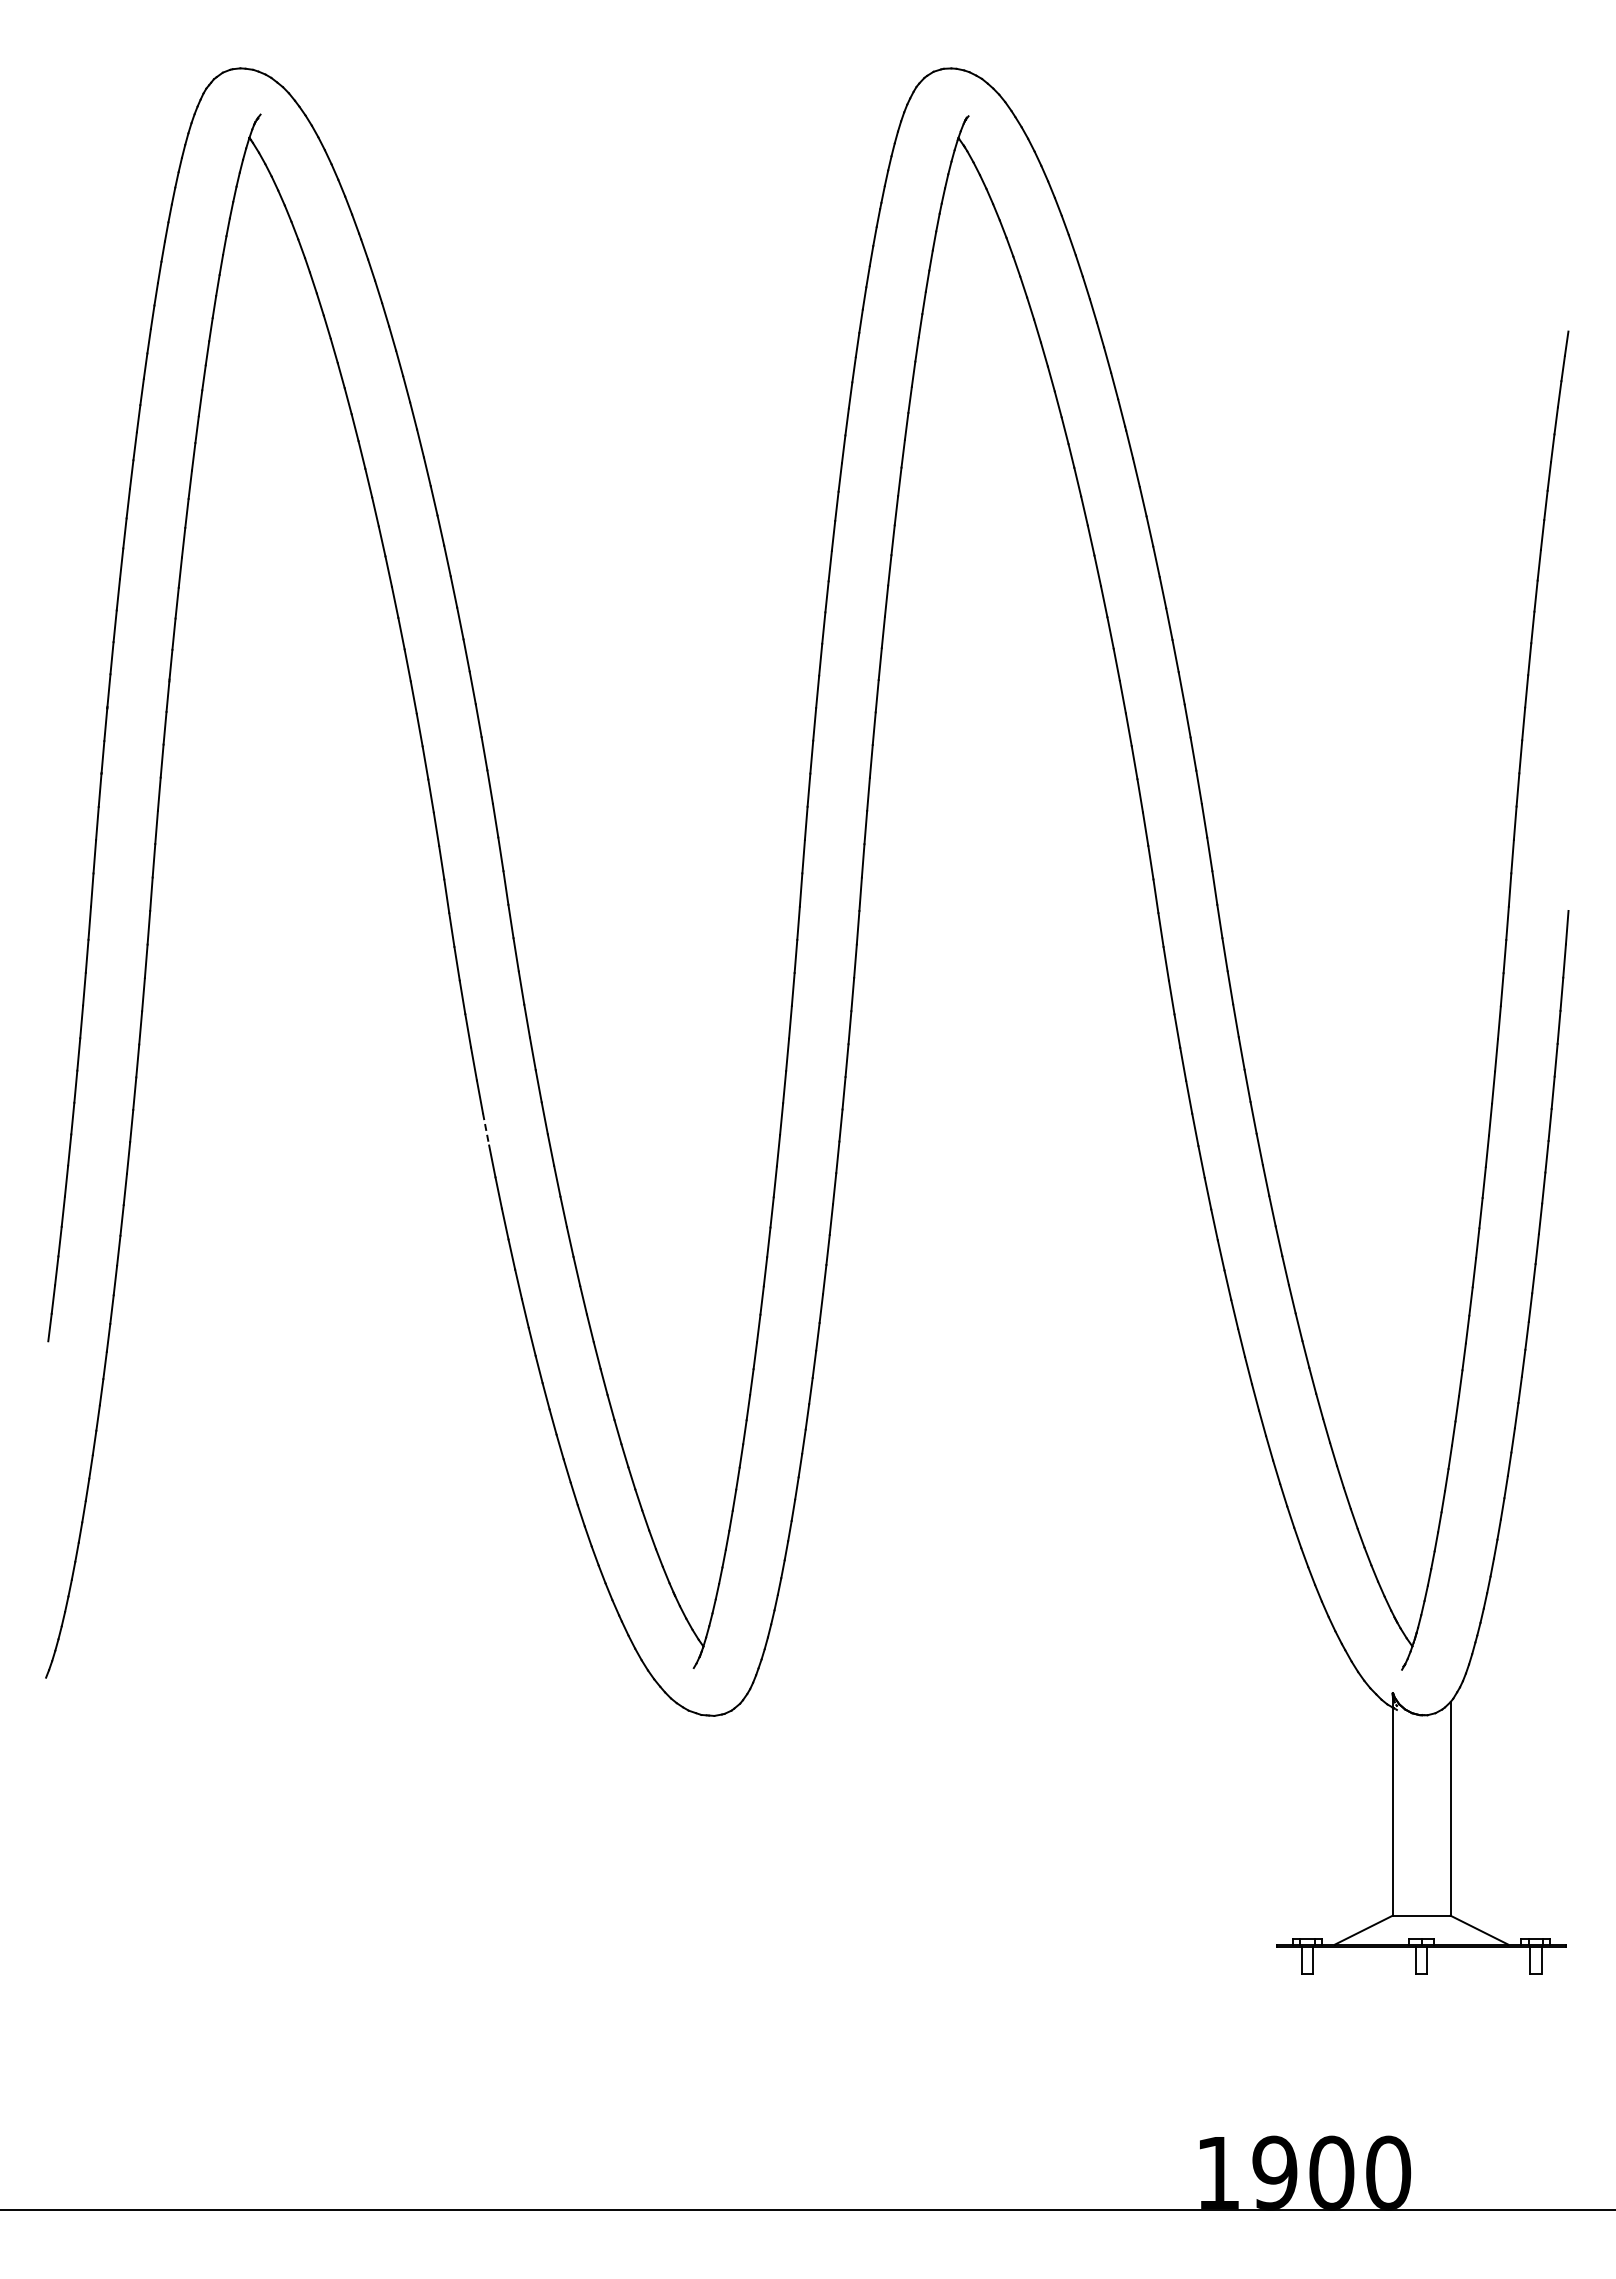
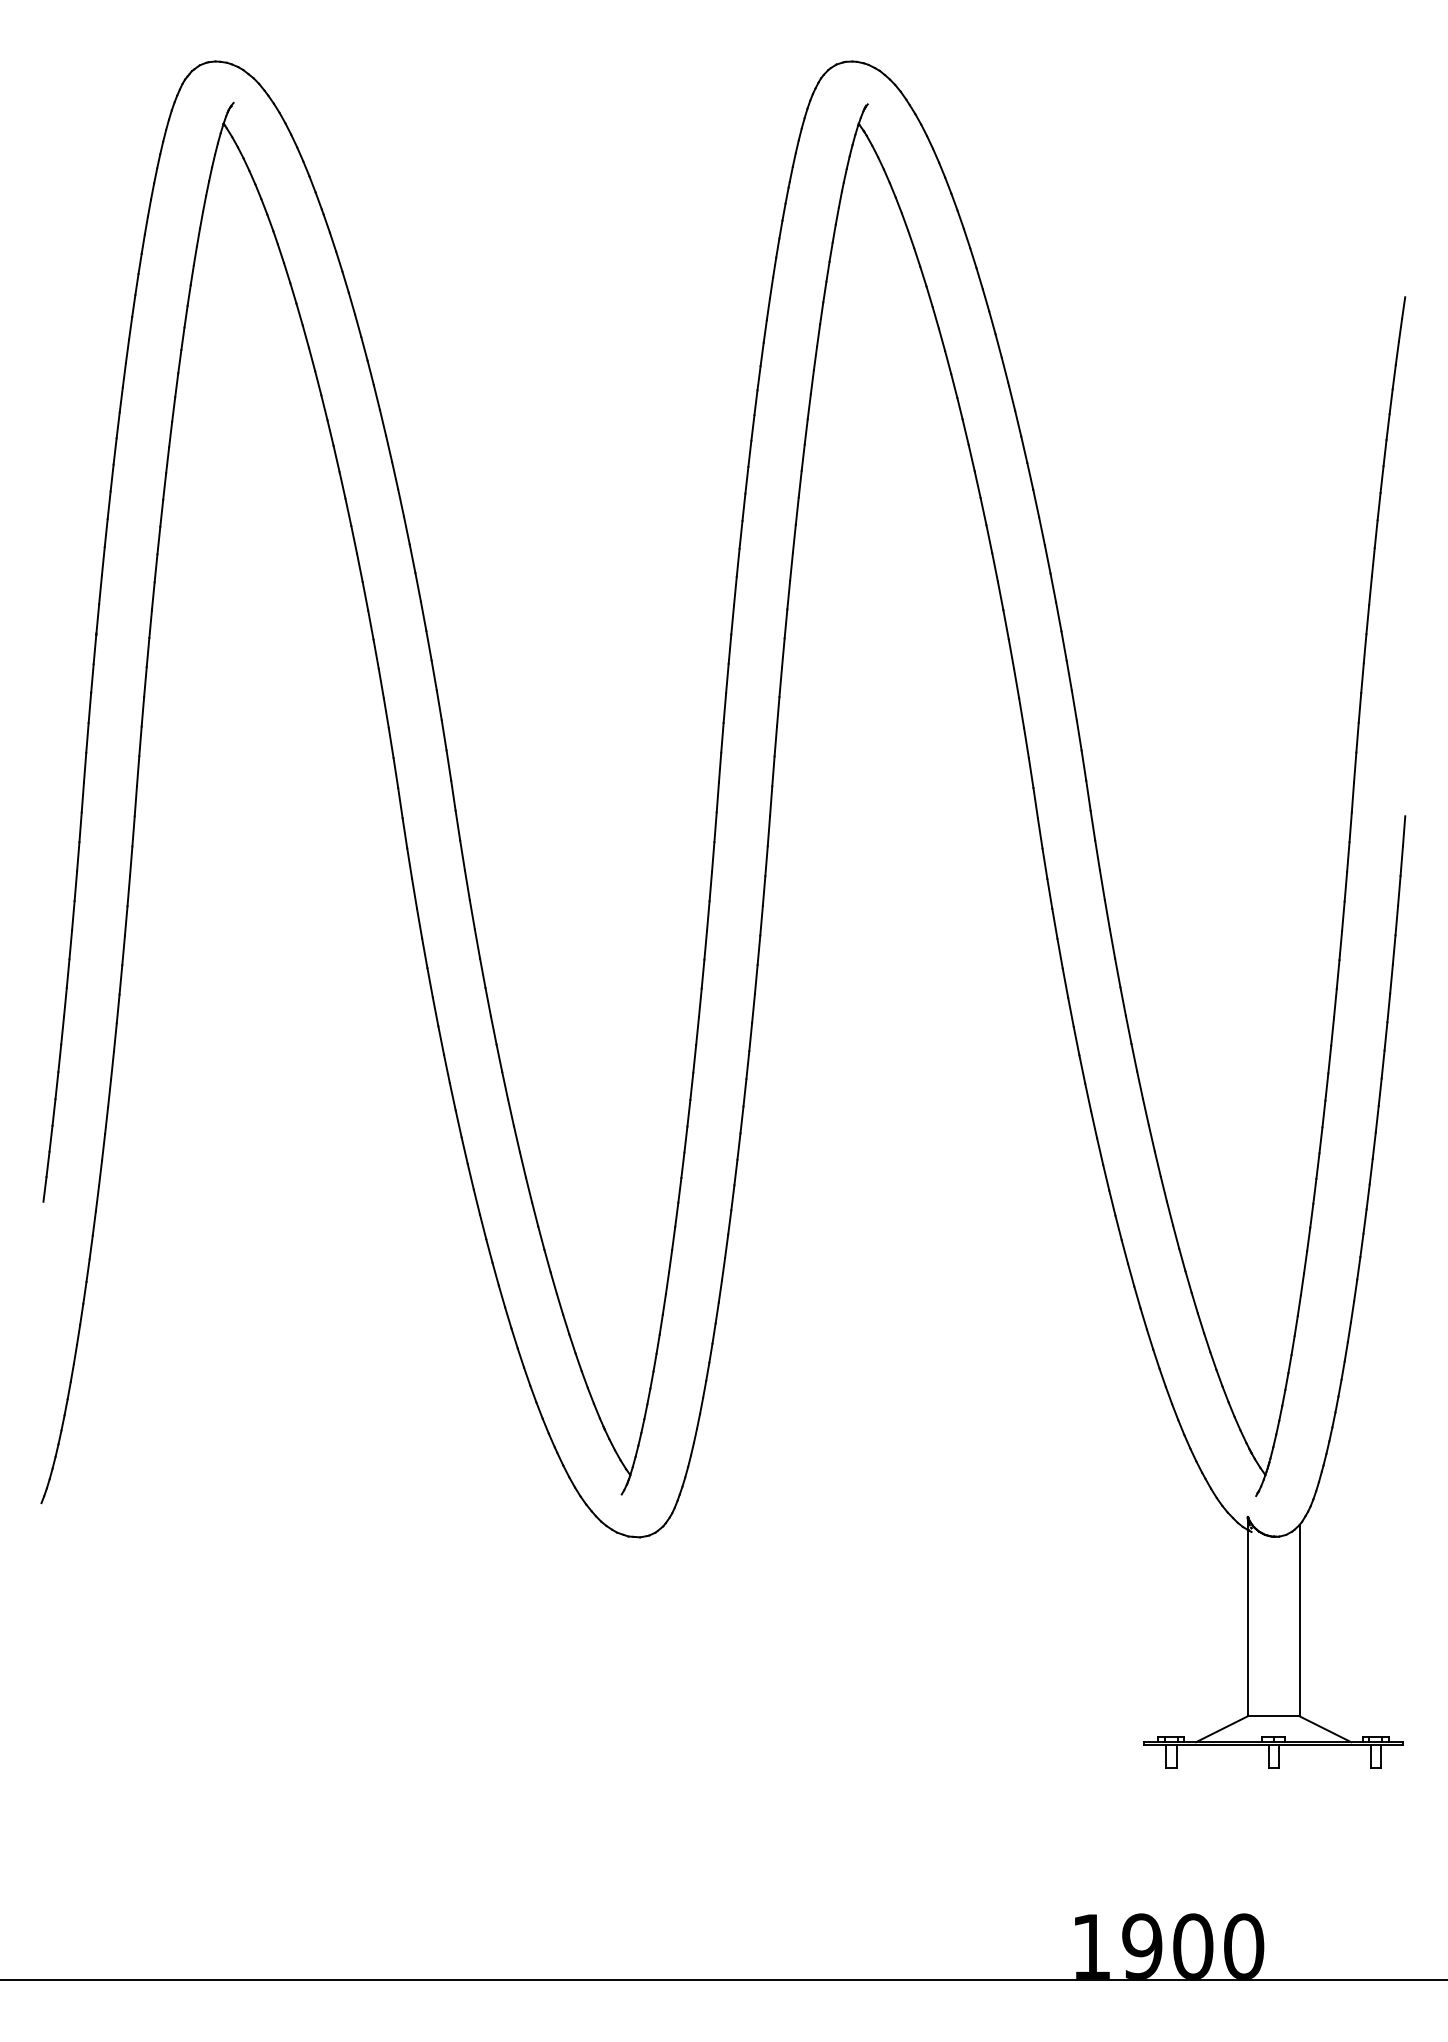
line: (486, 1129) -> (436, 1012), dashed -> solid

